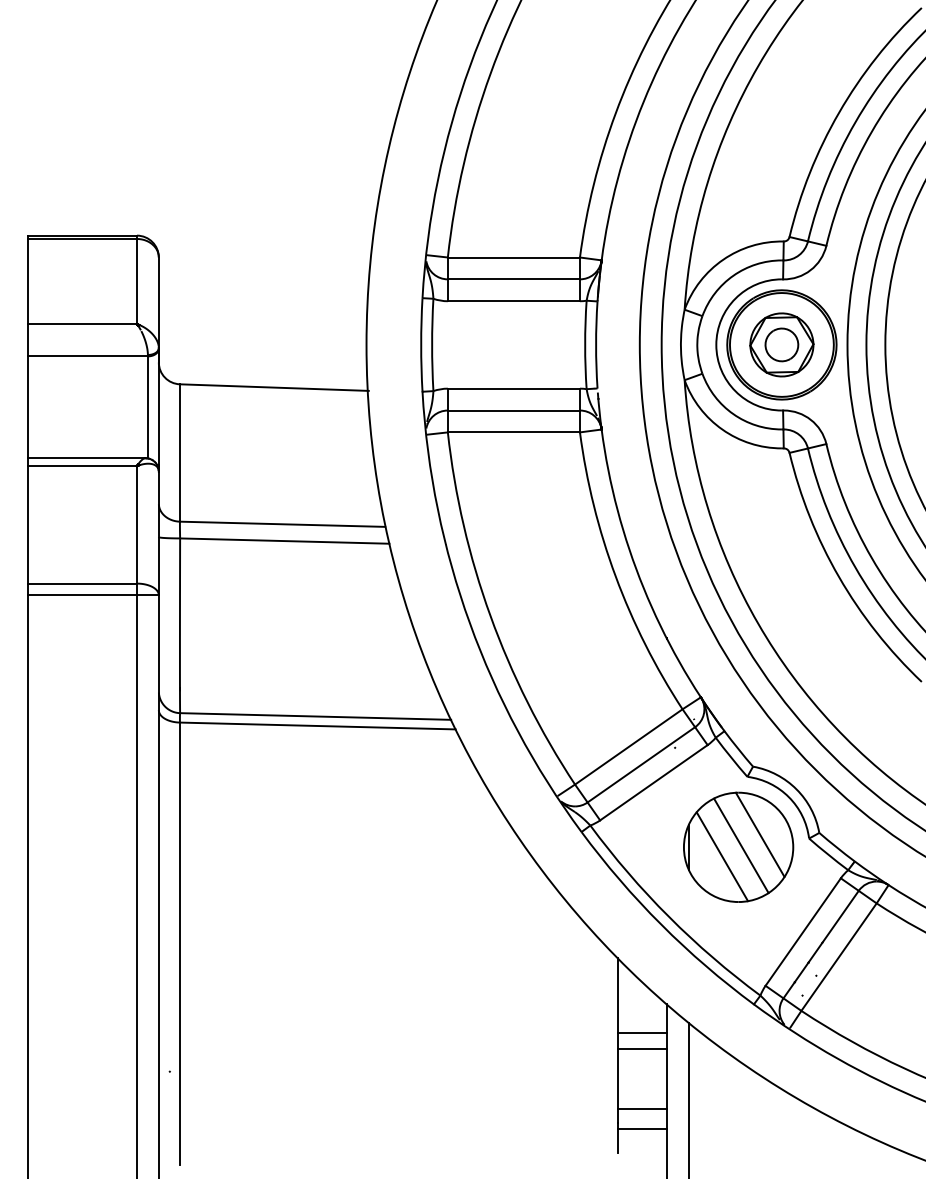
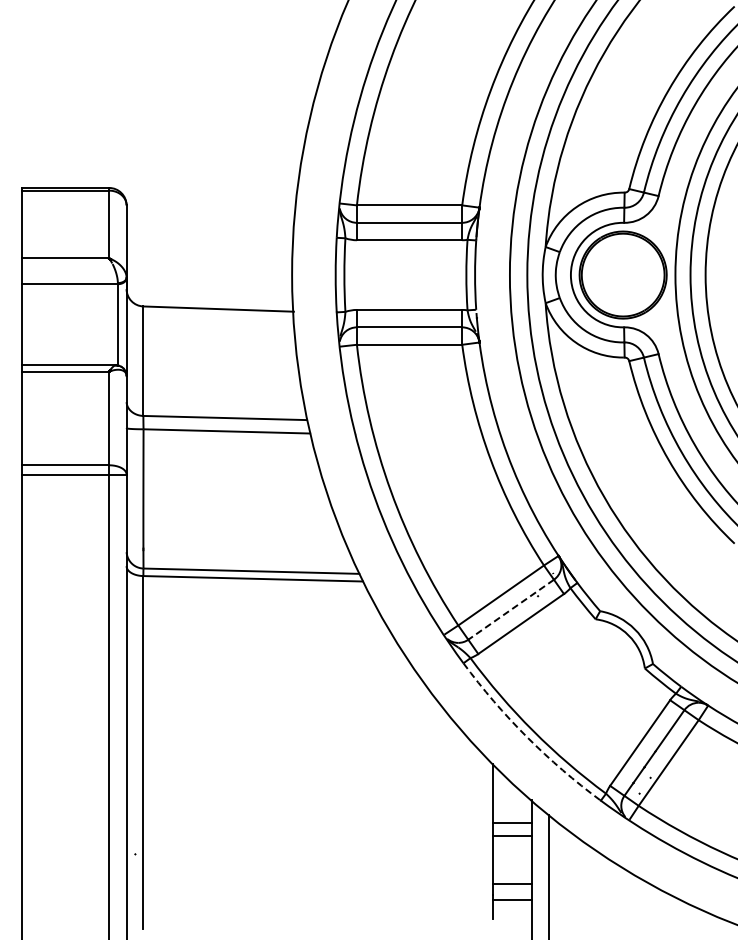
part: (781, 345) -> (622, 275), removed
line: (640, 765) -> (510, 610), solid -> dashed
part: (738, 847) -> (588, 675), removed
arc: (661, 925) -> (527, 737), solid -> dashed

